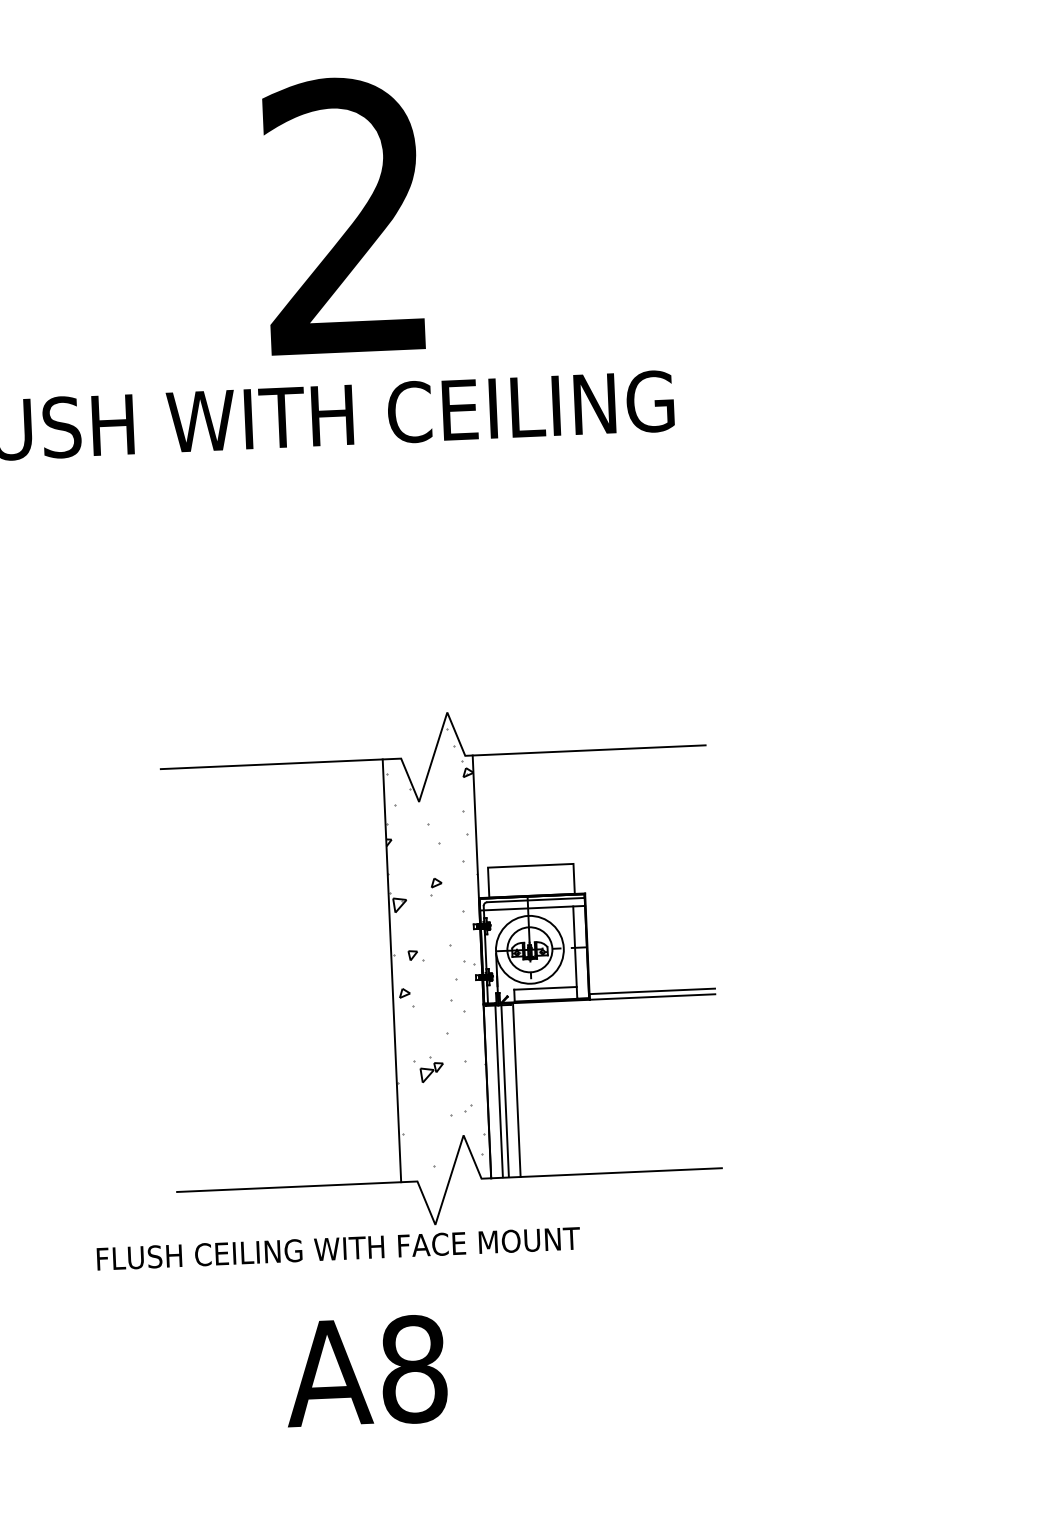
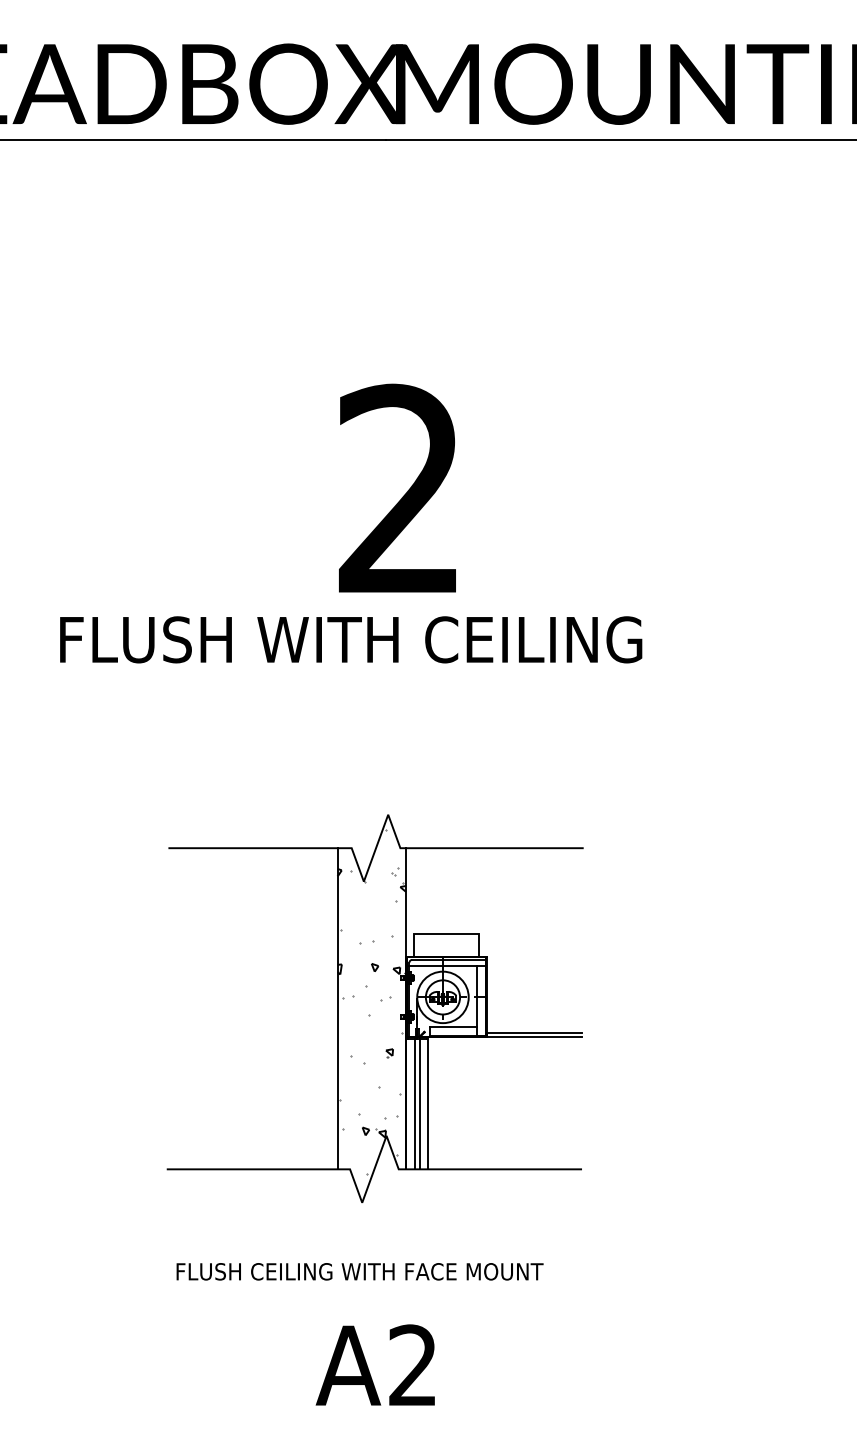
part: (440, 968) -> (374, 1008), moved
text: (413, 1369) -> (412, 1365), A8 -> A2

